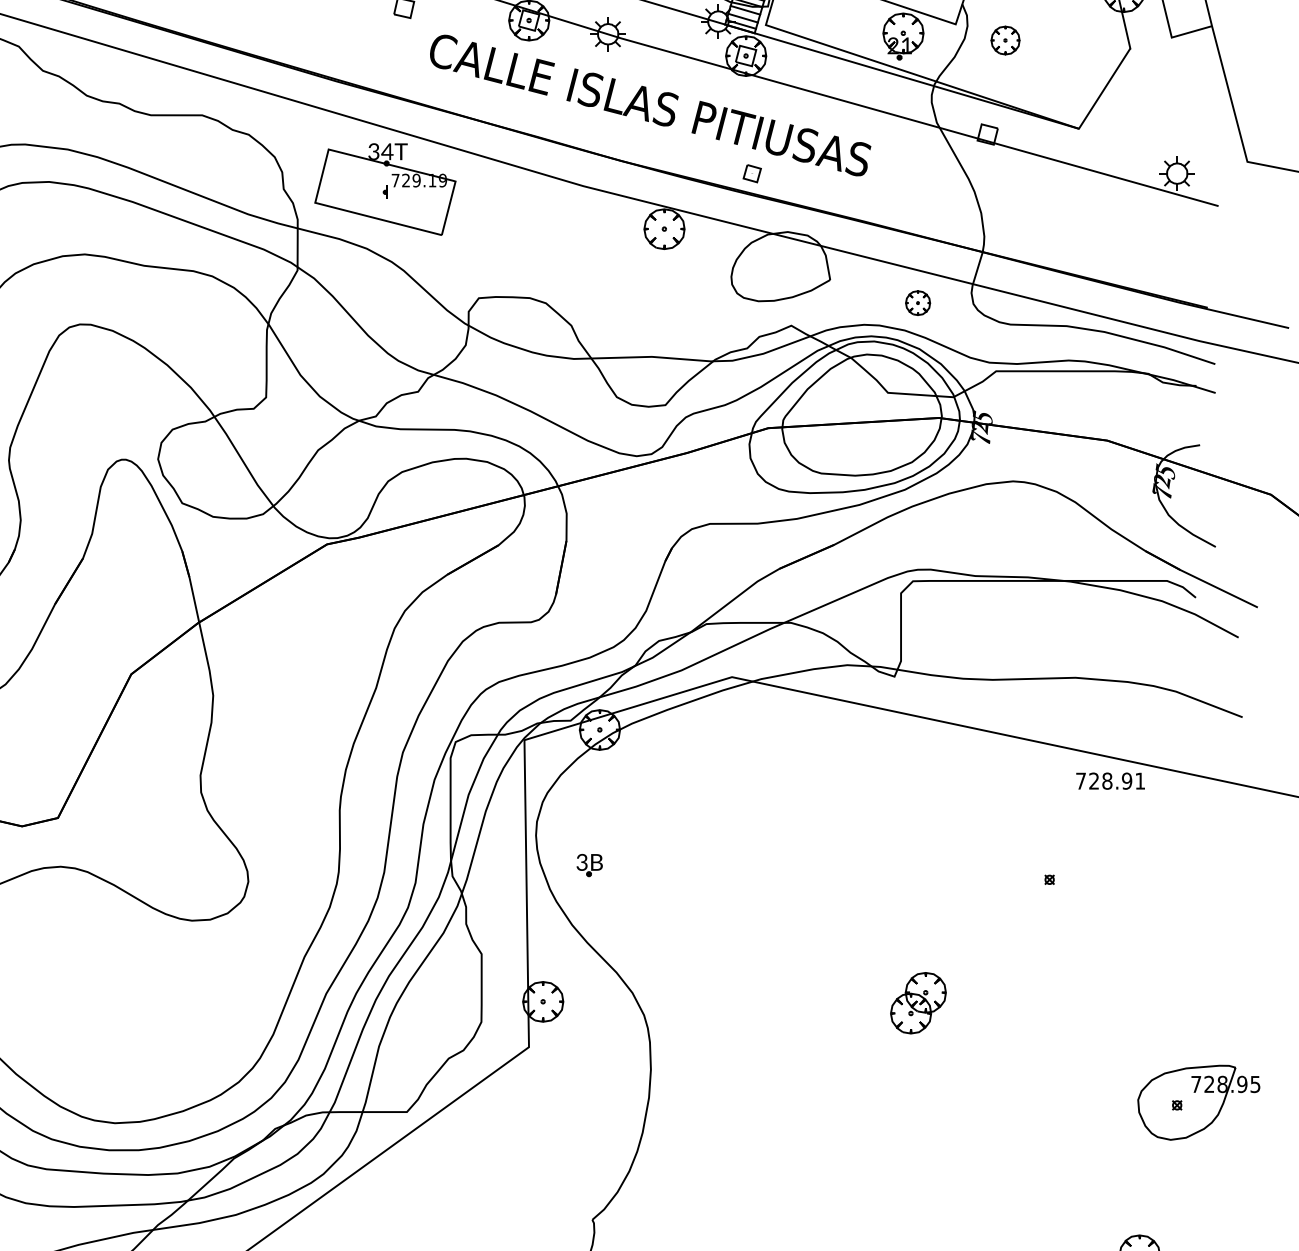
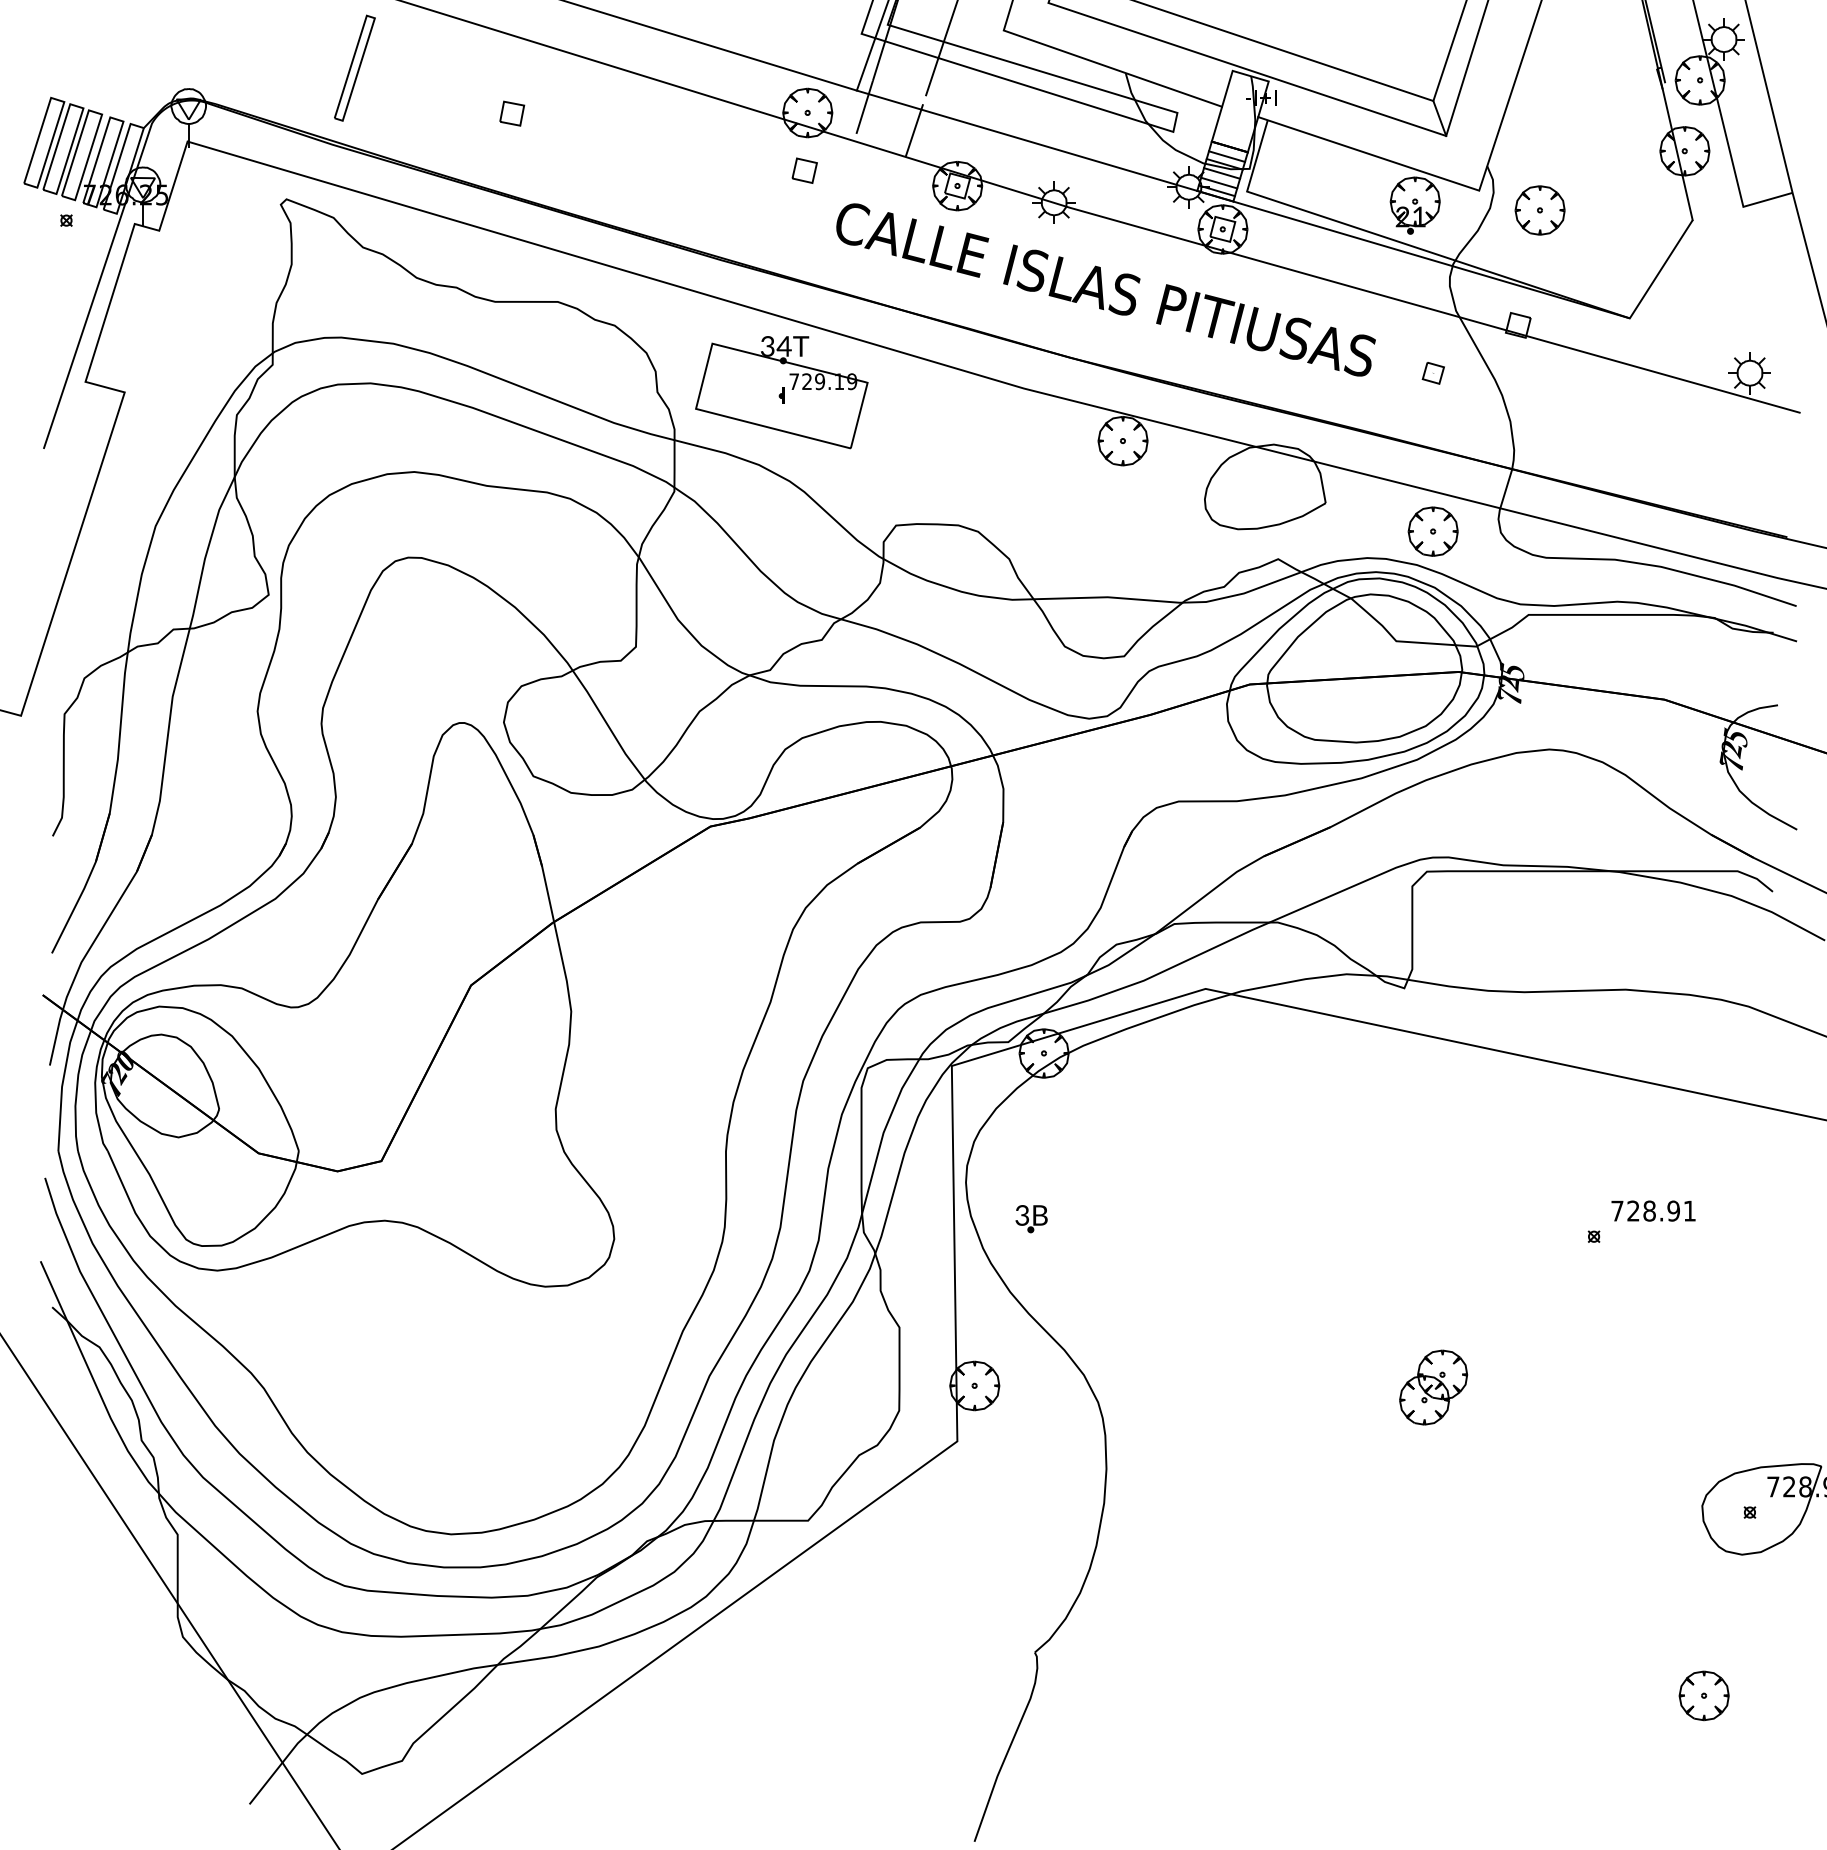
part: (1005, 40) -> (1539, 210), size x1.43
part: (751, 173) -> (1432, 373), moved
part: (917, 303) -> (1432, 531), size x1.67
text: (1110, 780) -> (1653, 1210), moved

